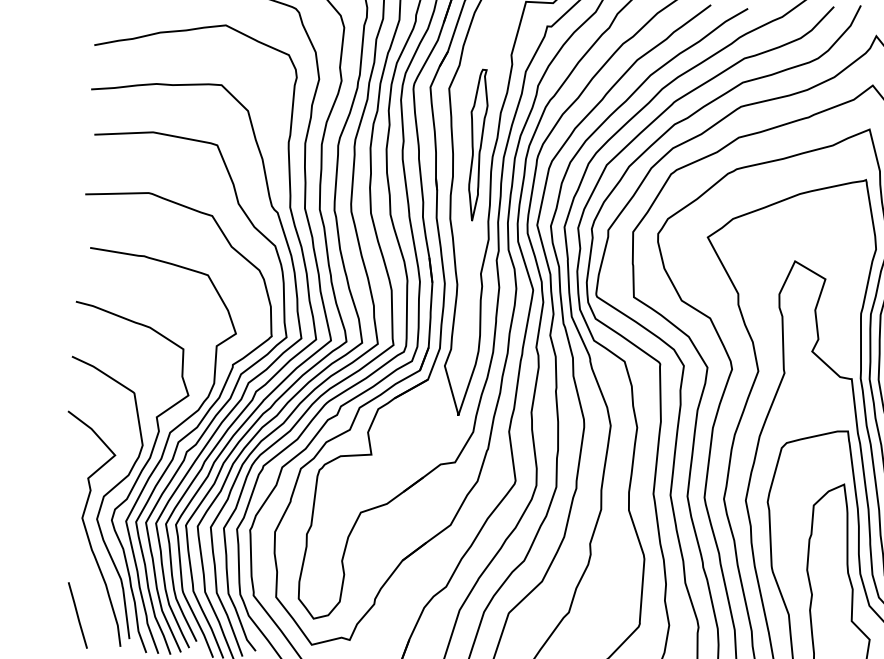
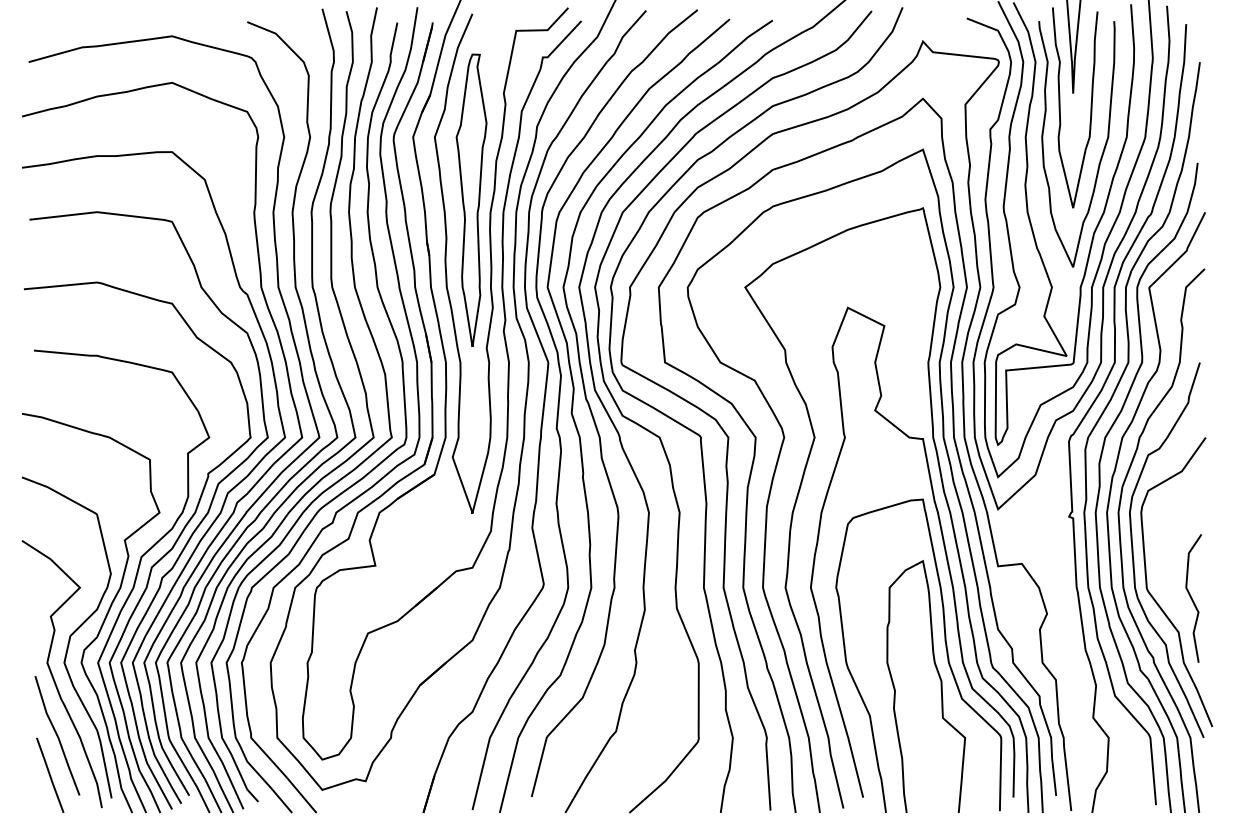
part: (477, 144) -> (471, 199), size x1.67
line: (86, 581) -> (57, 735), added

